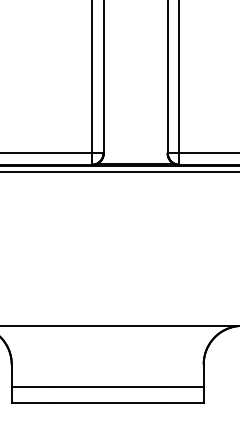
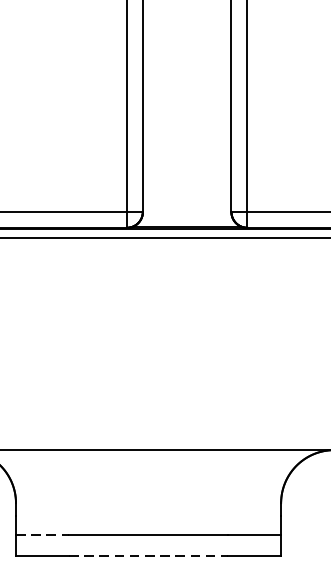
line: (31, 387) -> (43, 535), solid -> dashed
line: (107, 402) -> (148, 555), solid -> dashed

